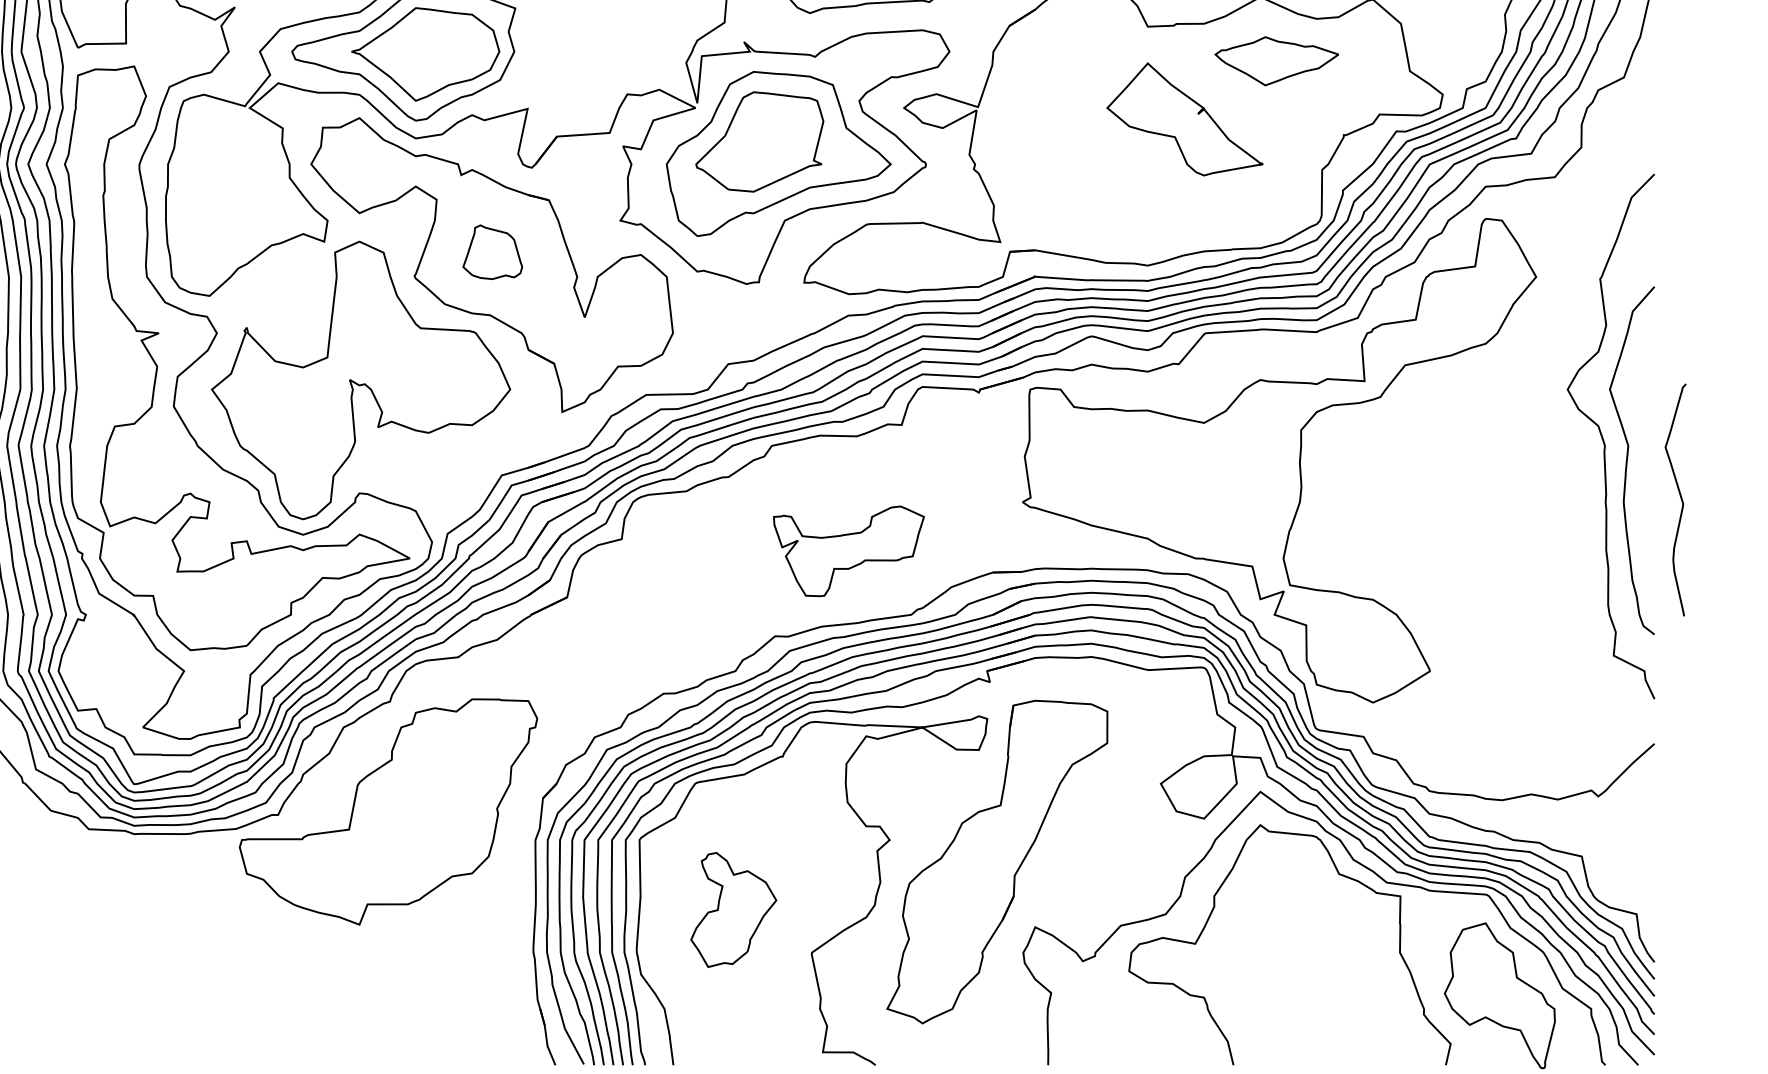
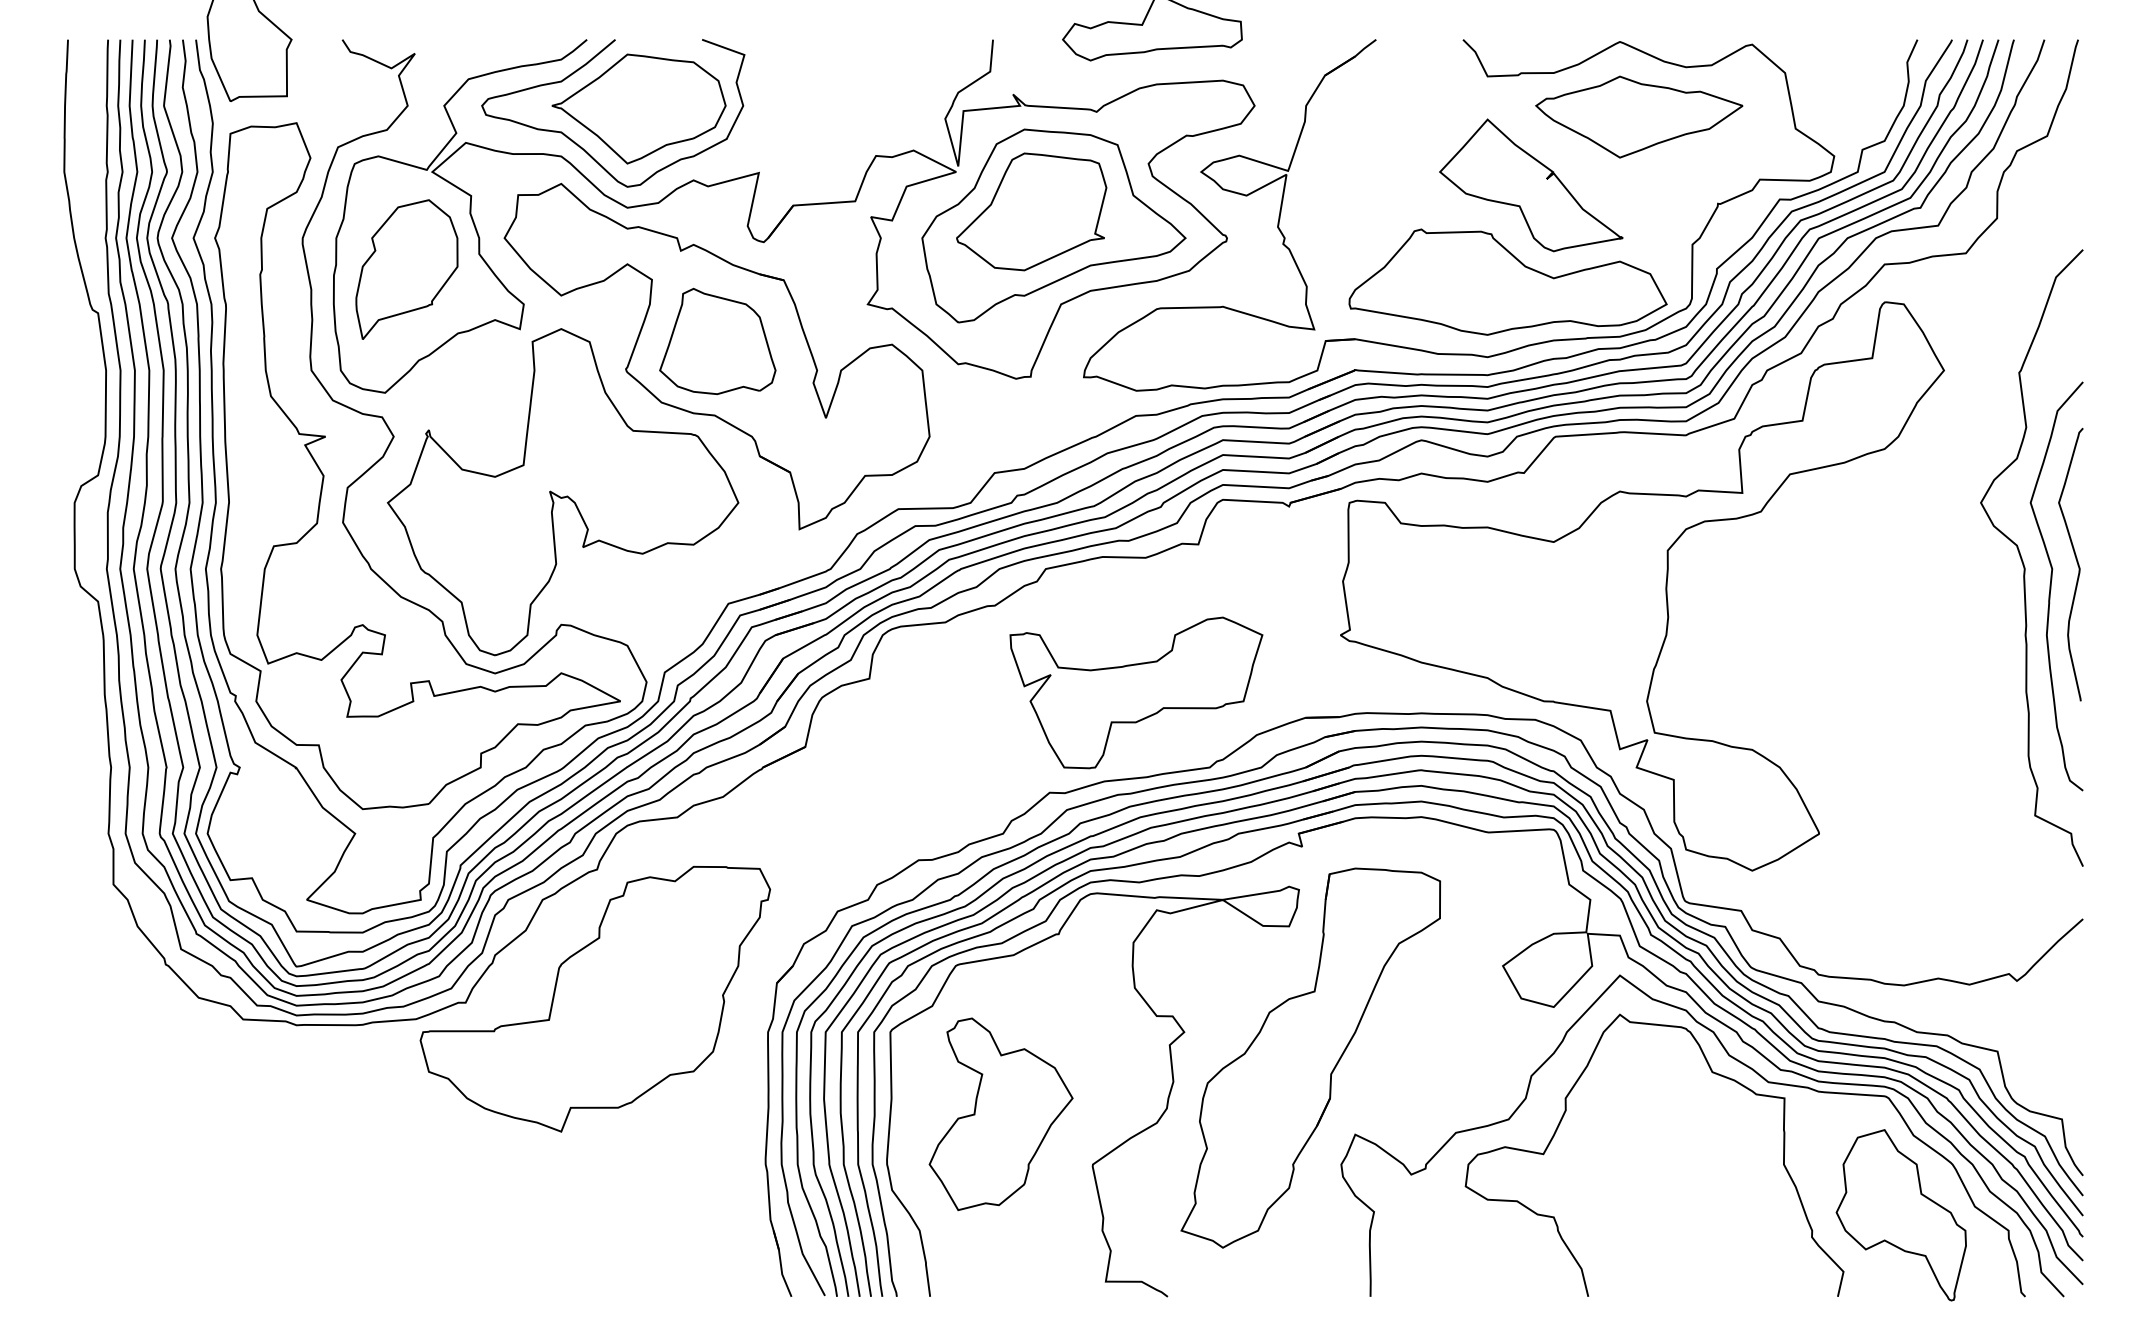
part: (1277, 60) -> (1639, 116), size x1.43
part: (227, 190) -> (406, 269), added
part: (1164, 201) -> (1507, 281), added
part: (492, 252) -> (717, 341), size x1.67
curve: (1680, 498) -> (2076, 562), moved
part: (849, 550) -> (1136, 692), size x1.43
part: (733, 910) -> (1000, 1114), size x1.43

